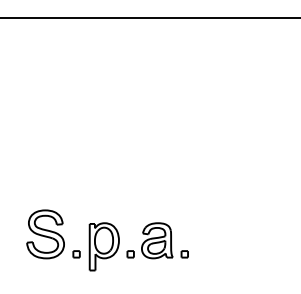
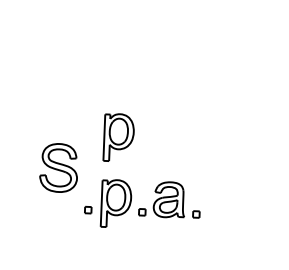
part: (103, 180) -> (118, 137), added
part: (45, 234) -> (58, 168), moved

